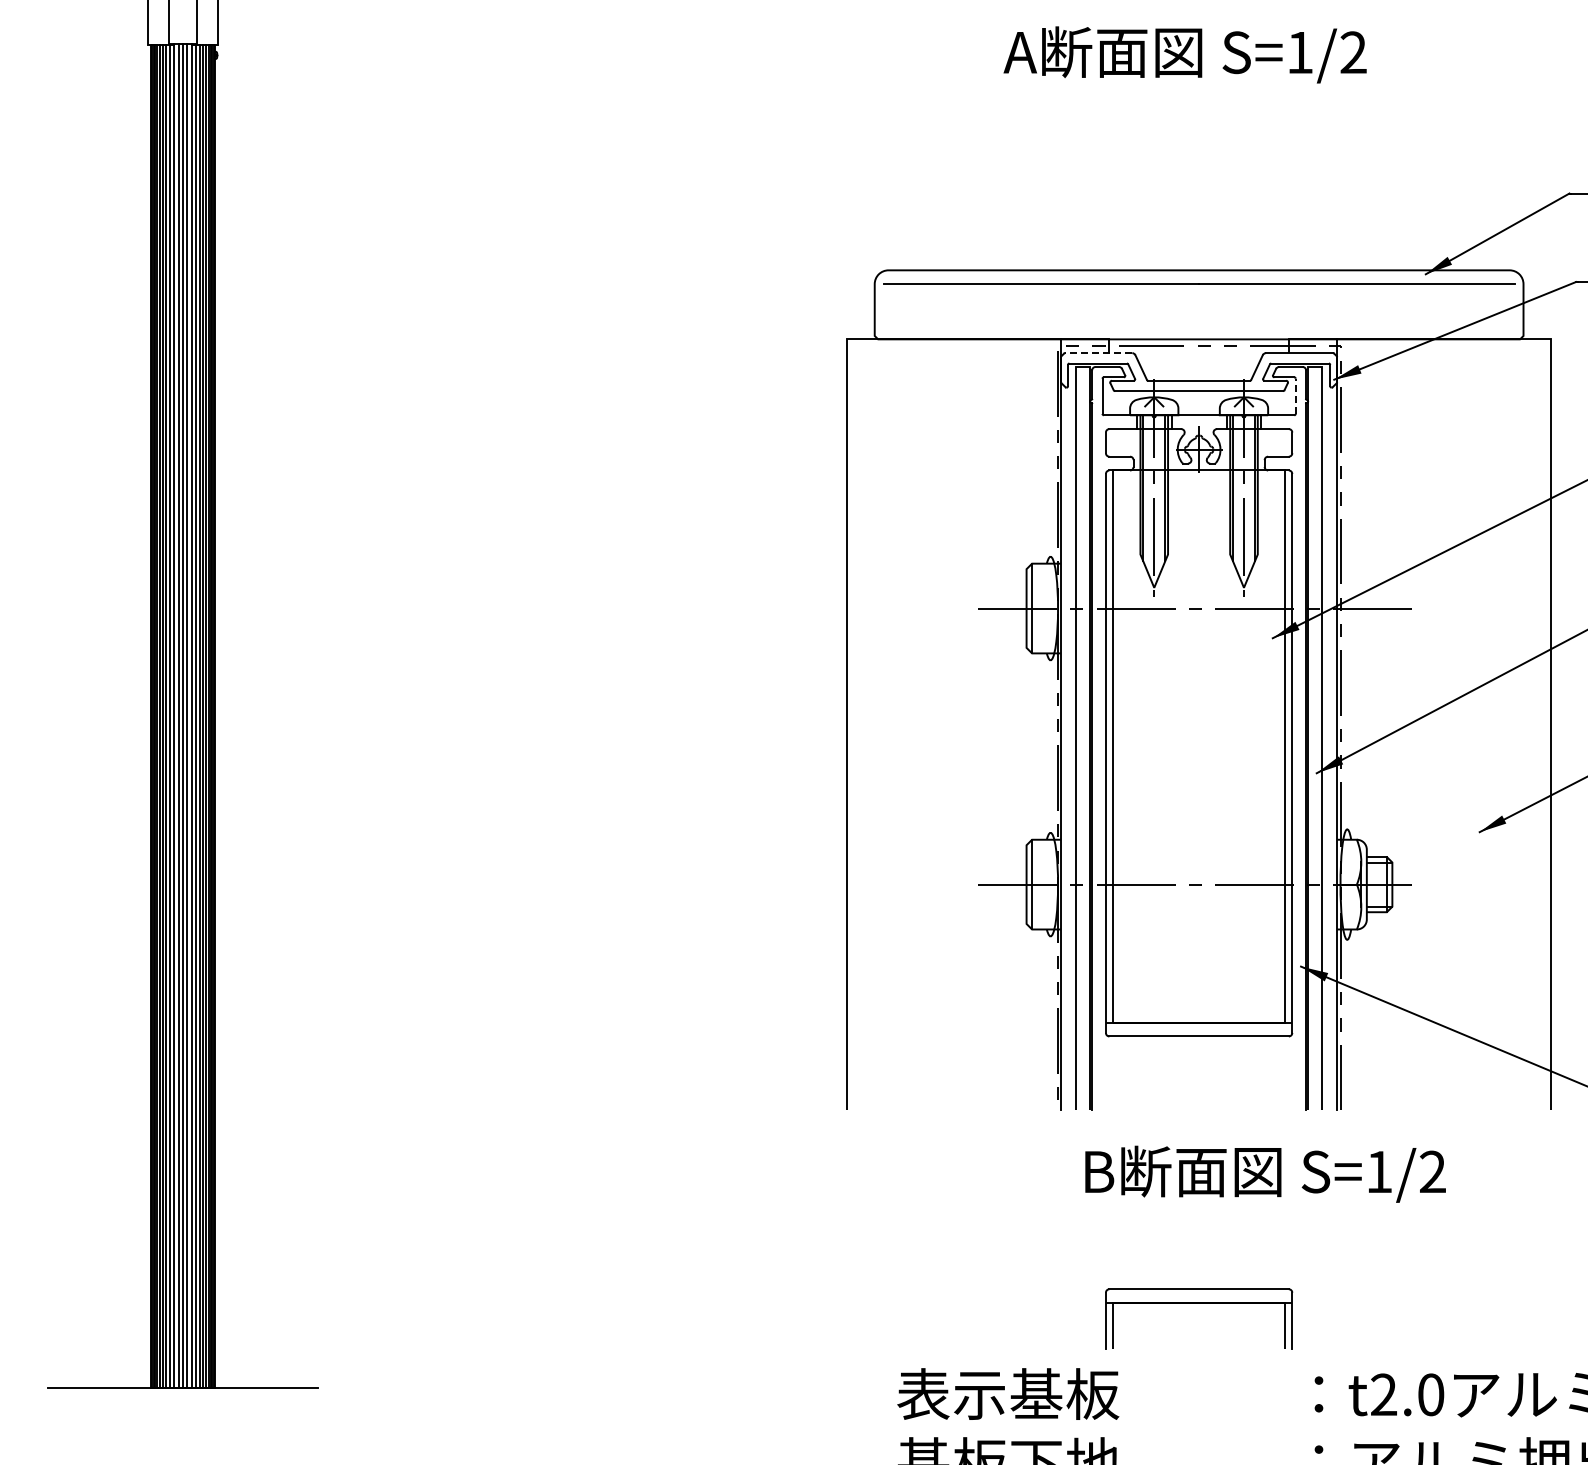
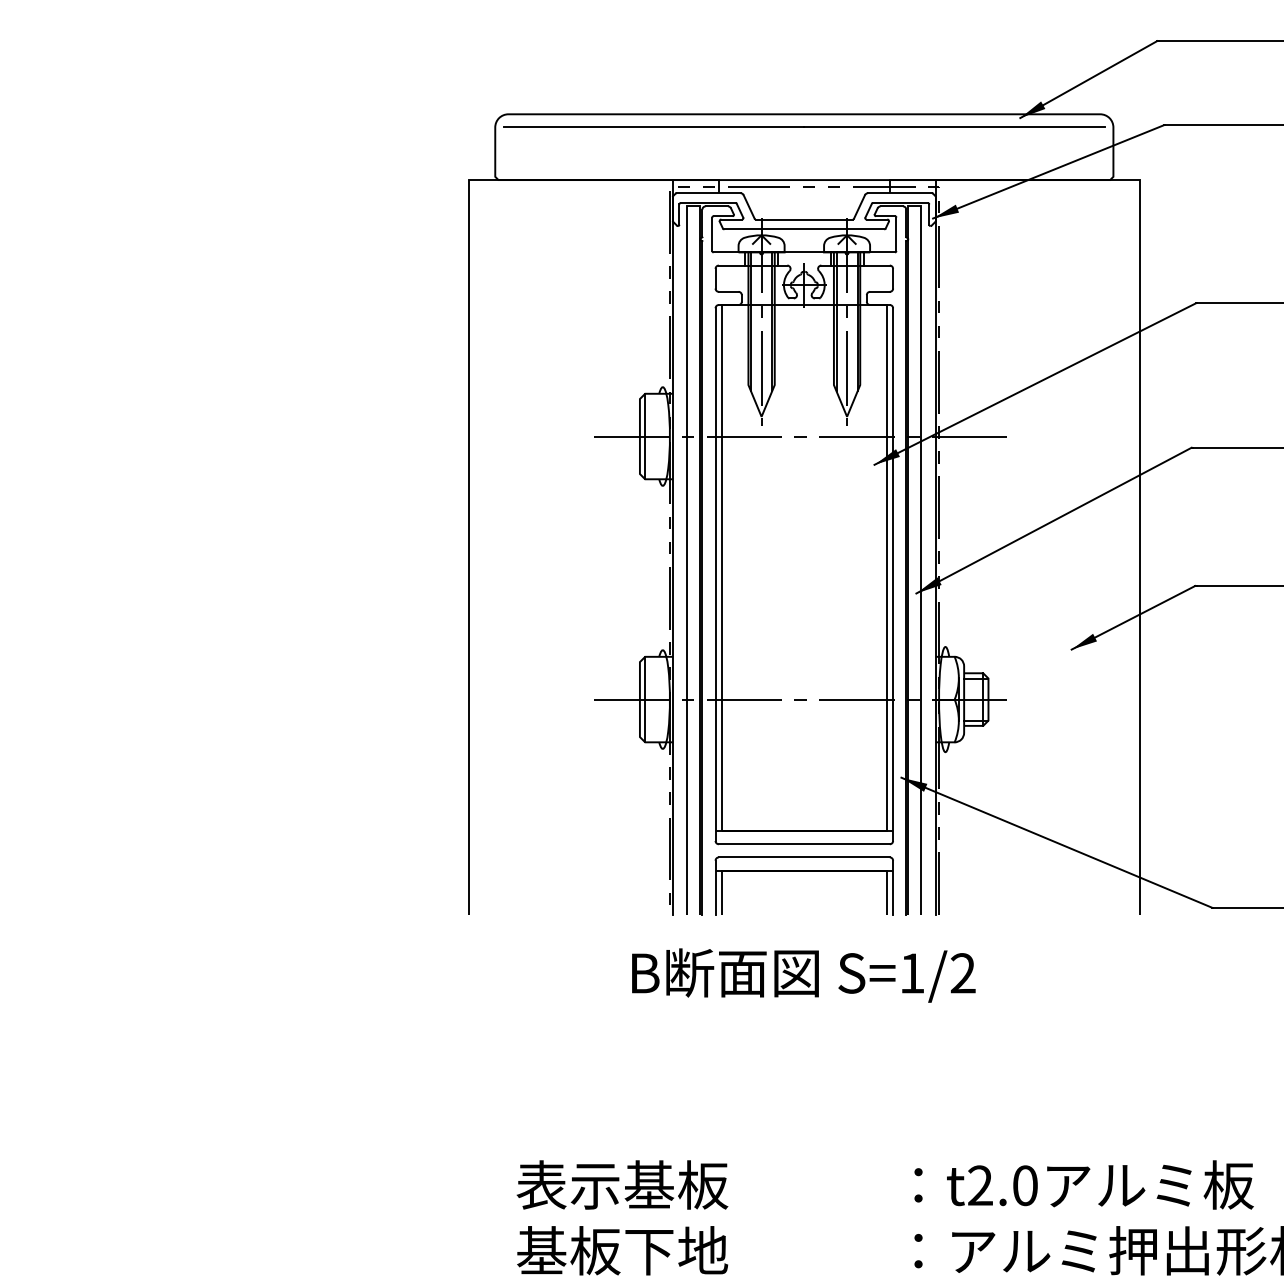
line: (1098, 353) -> (708, 193), dashed -> solid
line: (1295, 396) -> (896, 234), dashed -> solid
text: (1265, 1173) -> (803, 974), moved
part: (1199, 1303) -> (804, 870), moved

